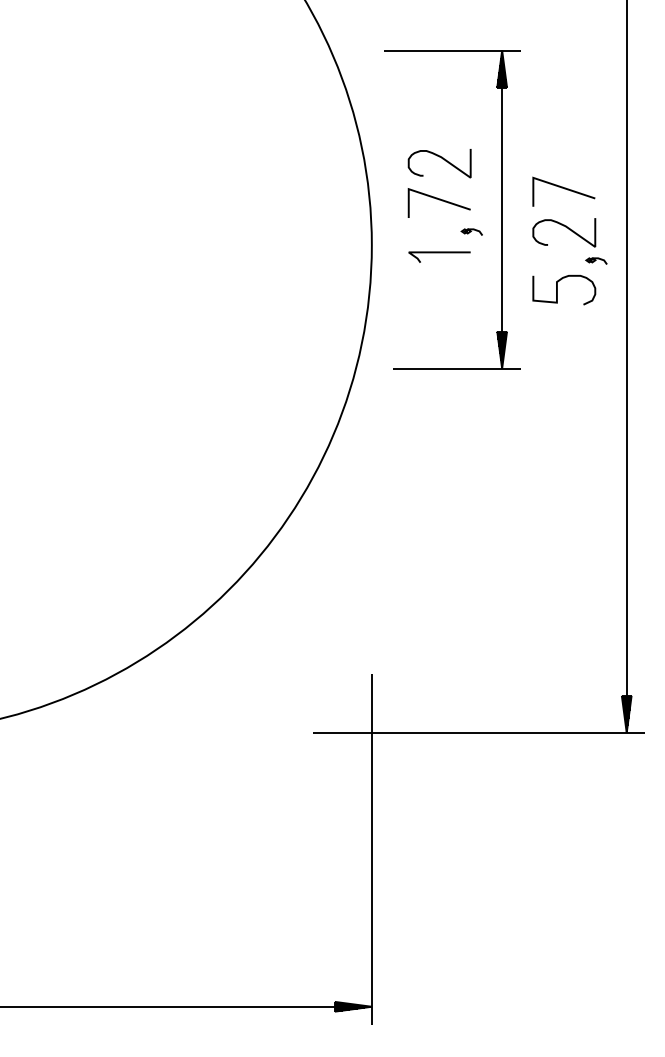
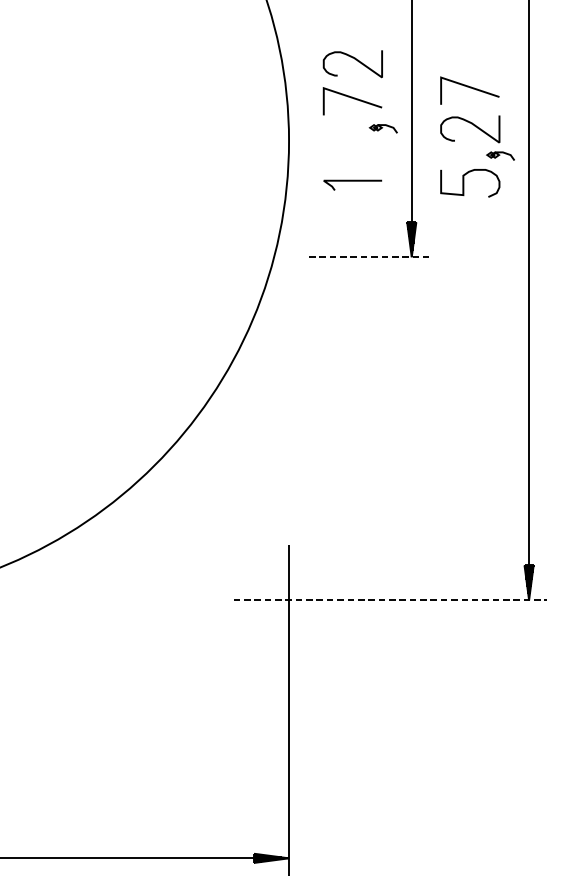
part: (471, 231) -> (382, 128), size x1.4
line: (439, 253) -> (352, 181), moved
part: (596, 260) -> (500, 155), size x1.4
line: (456, 368) -> (368, 257), solid -> dashed
line: (479, 732) -> (390, 599), solid -> dashed

